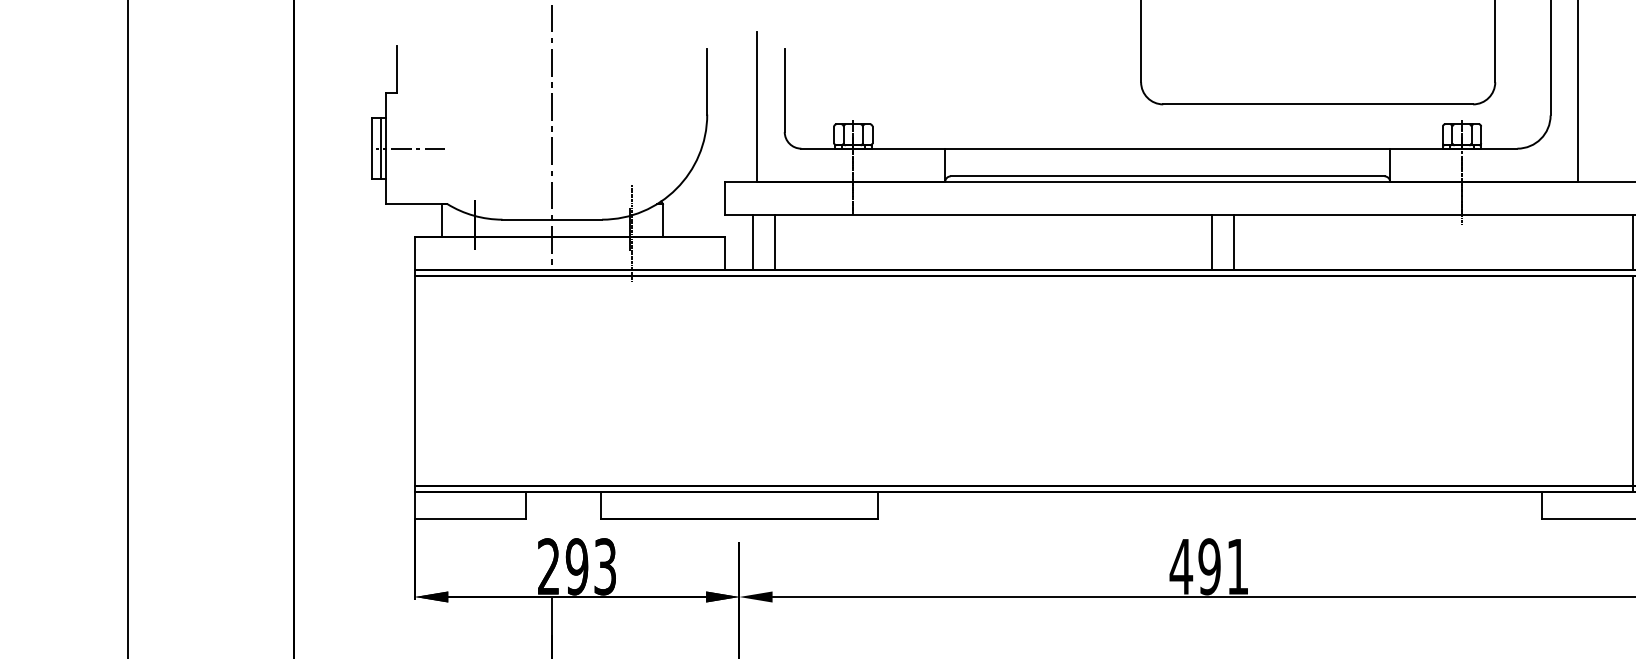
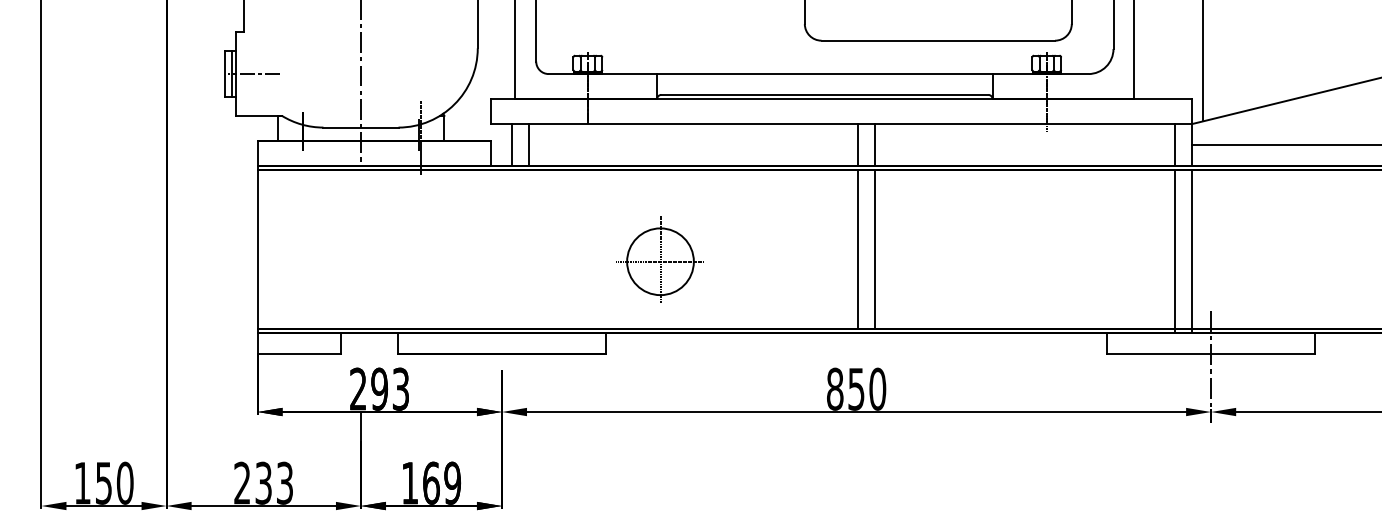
line: (1212, 381) -> (858, 249), added
line: (1233, 381) -> (874, 249), added
part: (948, 394) -> (659, 259), added
text: (1209, 565) -> (856, 388), 491 -> 850

